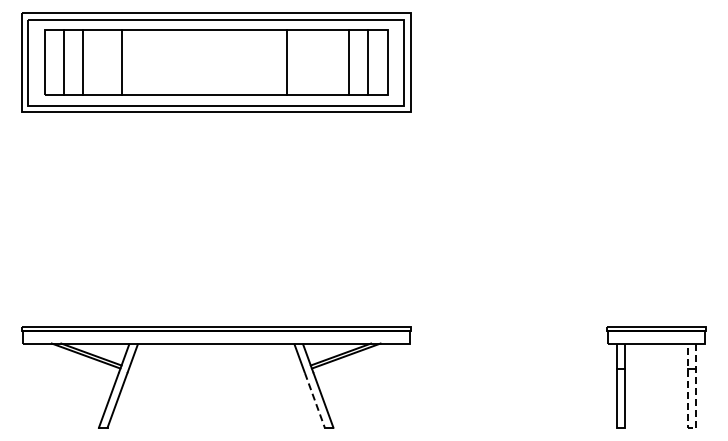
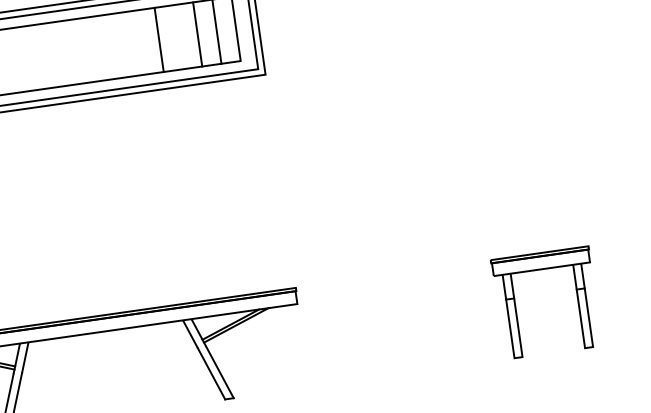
line: (287, 62) -> (159, 39), moved
line: (315, 400) -> (212, 373), dashed -> solid
line: (691, 427) -> (588, 347), dashed -> solid

